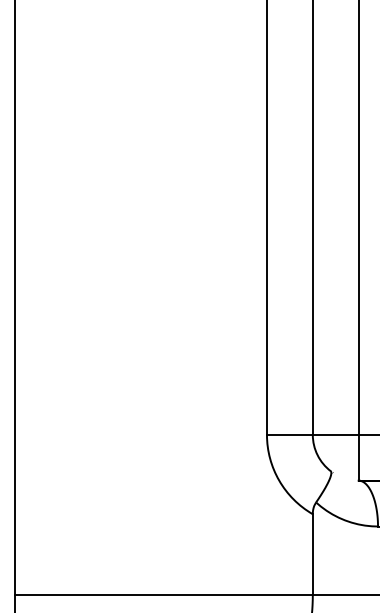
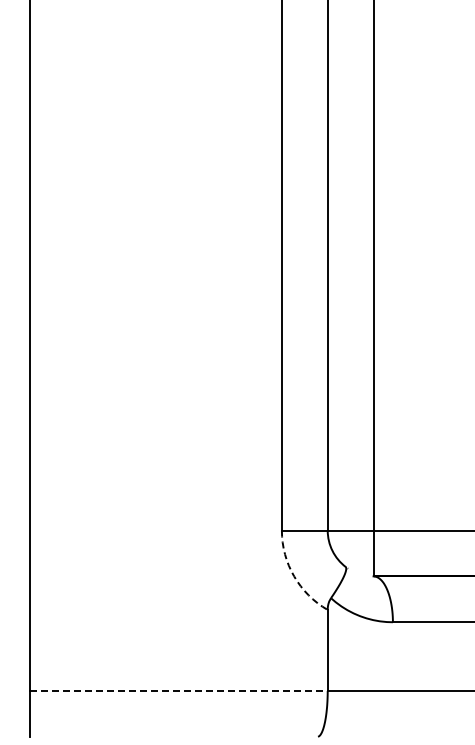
arc: (279, 480) -> (294, 576), solid -> dashed
line: (163, 595) -> (178, 691), solid -> dashed

